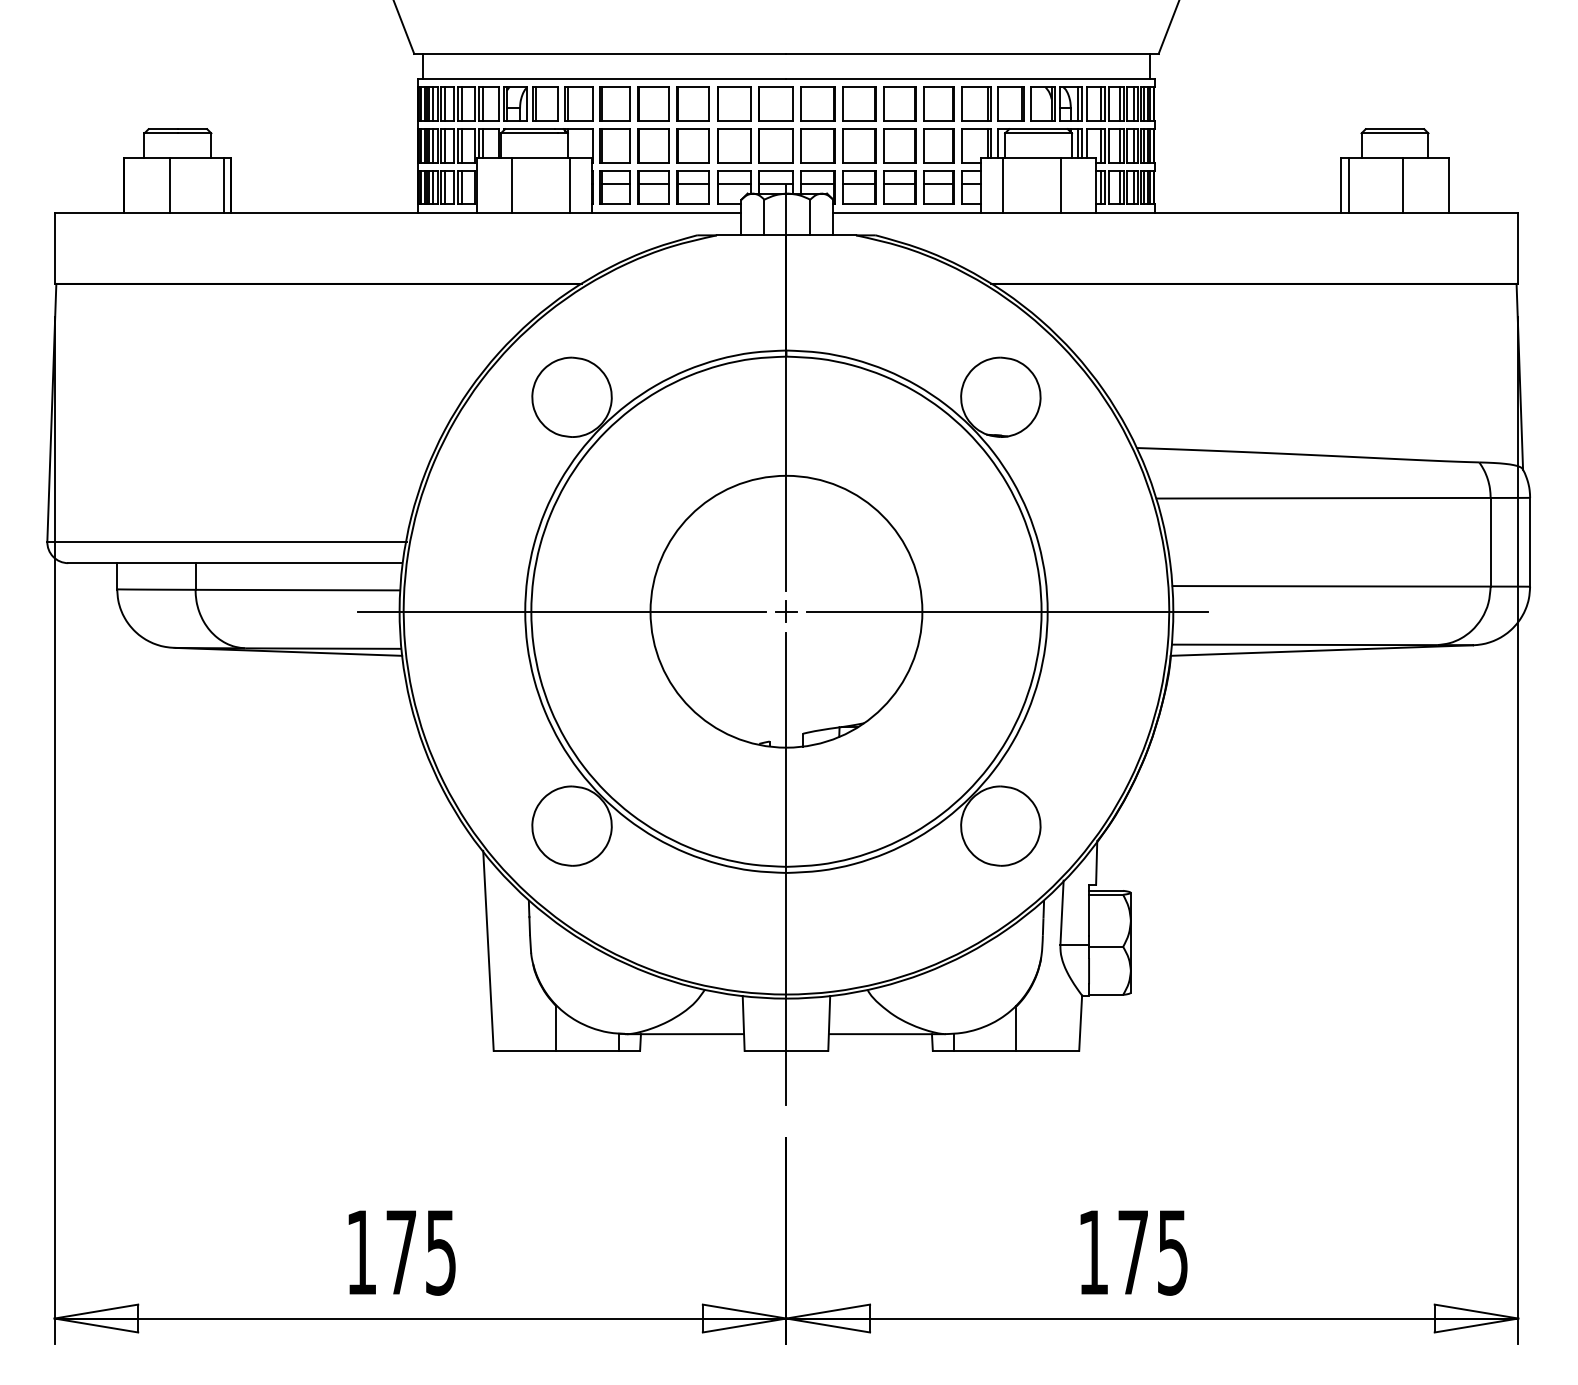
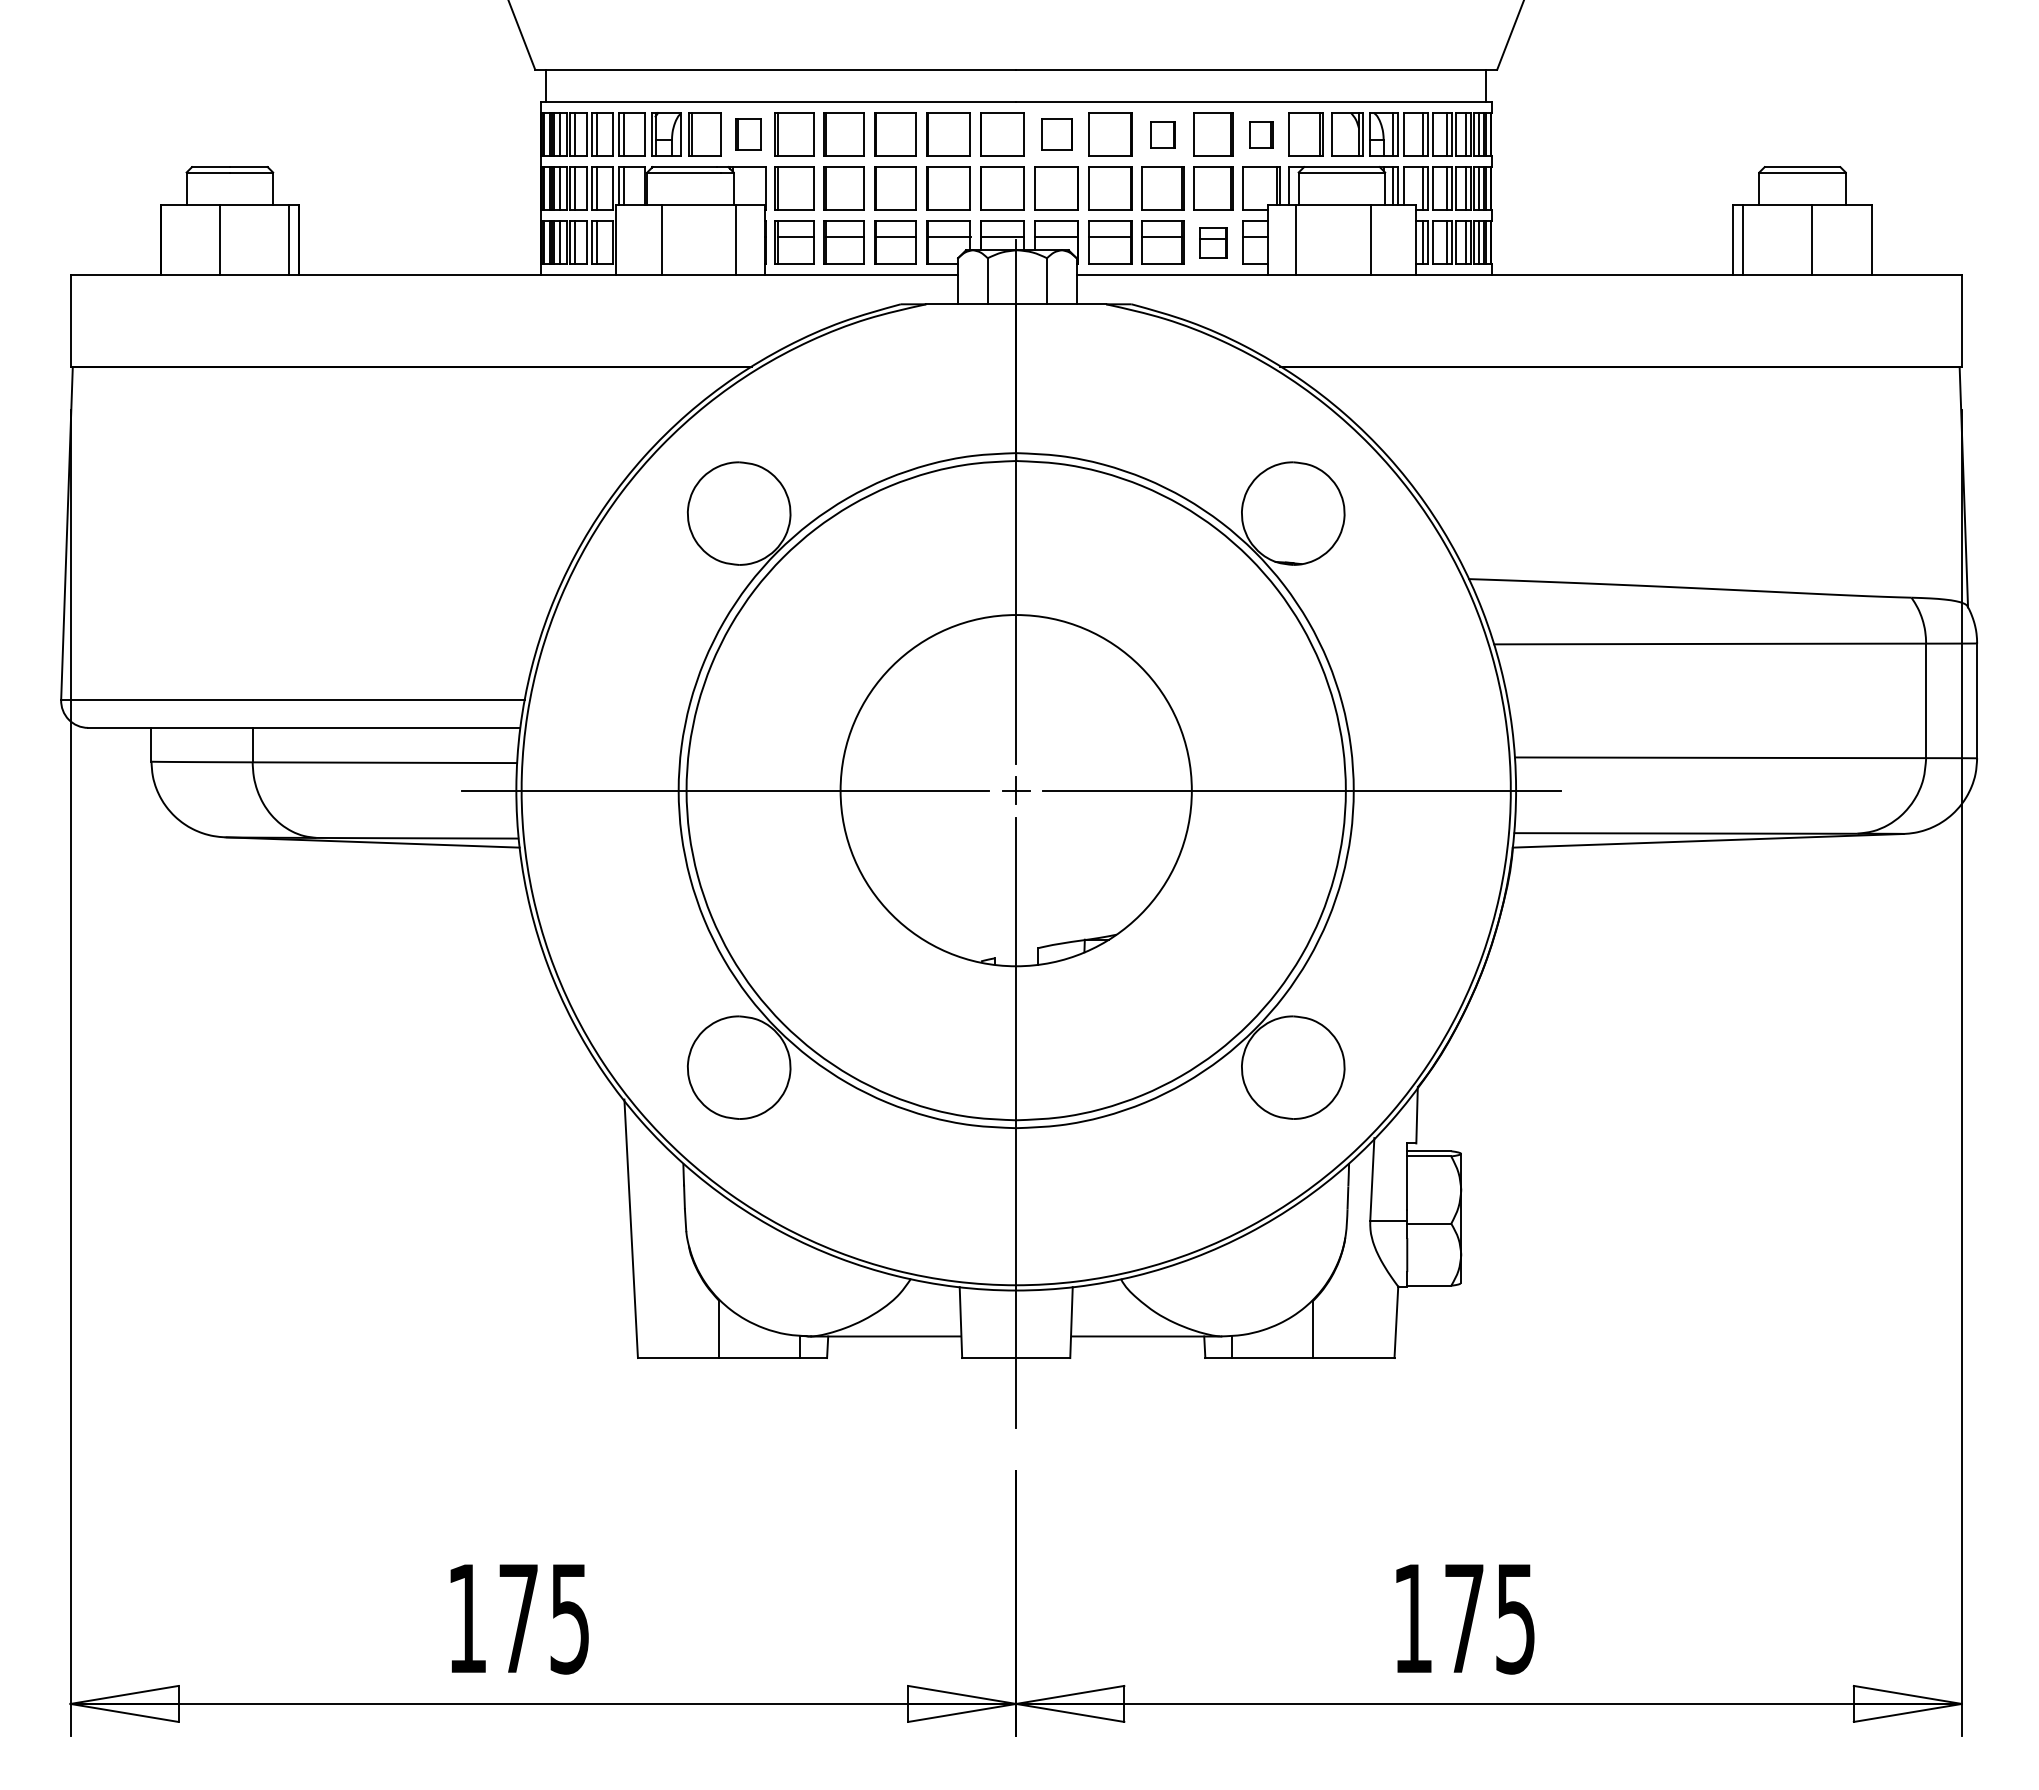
part: (578, 103) -> (747, 134), size x0.7
part: (817, 103) -> (1056, 134), size x0.7
part: (899, 103) -> (1162, 134), size x0.6
part: (976, 103) -> (1261, 134), size x0.6
part: (939, 187) -> (1213, 242), size x0.7

